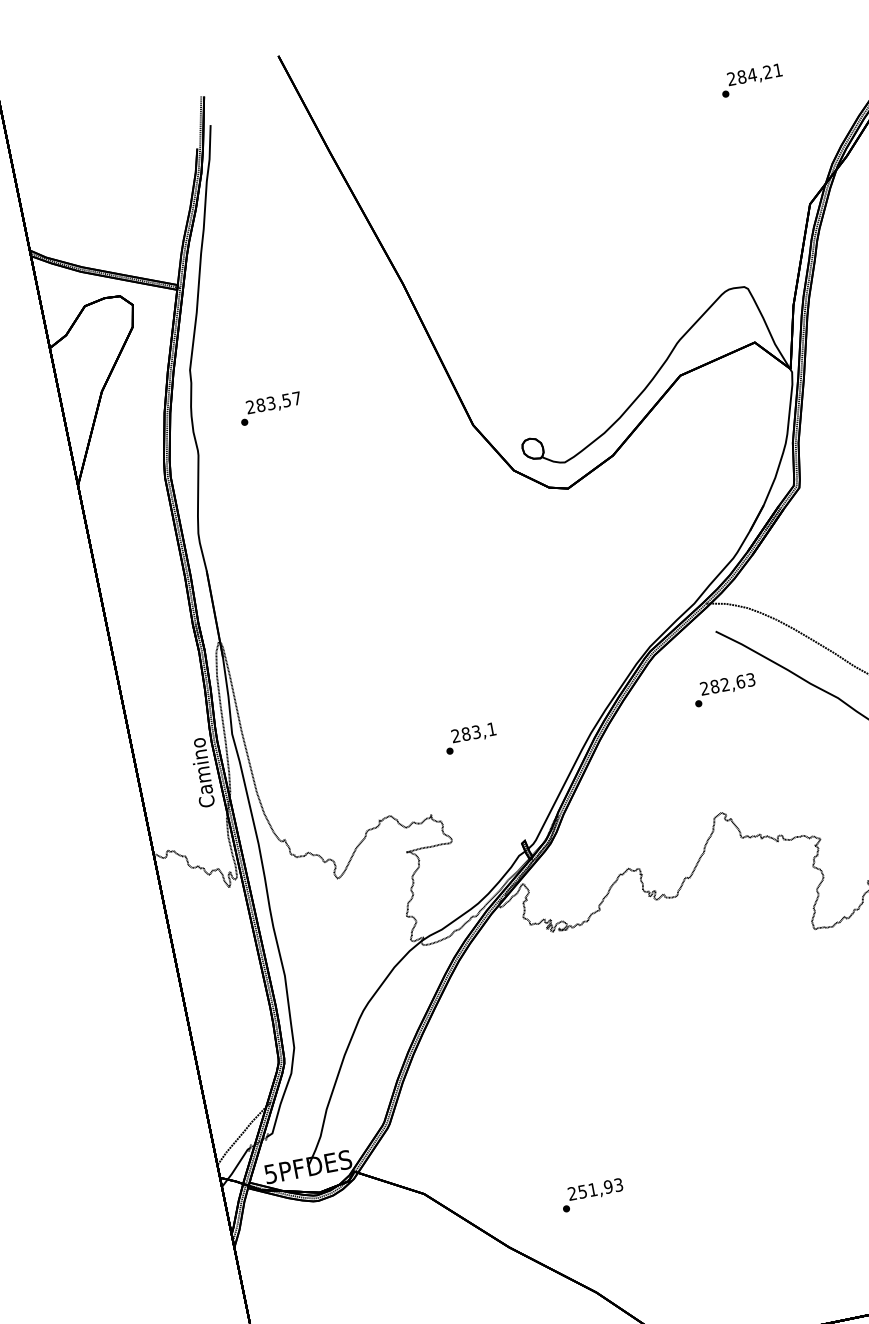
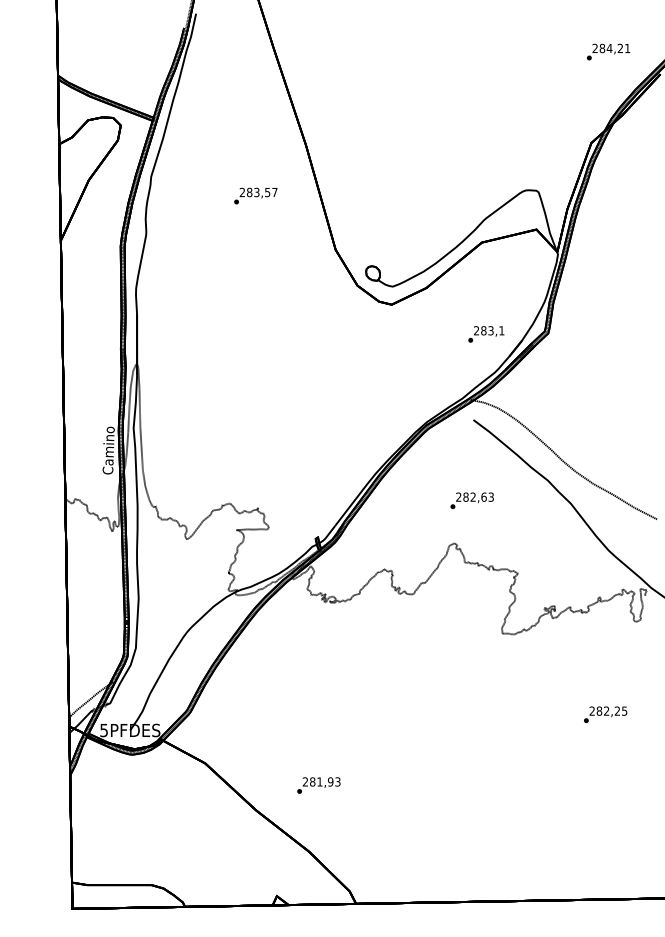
text: (751, 79) -> (608, 51), moved
text: (270, 407) -> (255, 195), moved
text: (723, 689) -> (471, 500), moved
text: (470, 738) -> (486, 334), moved
text: (582, 1191) -> (312, 781), 251,93 -> 281,93

